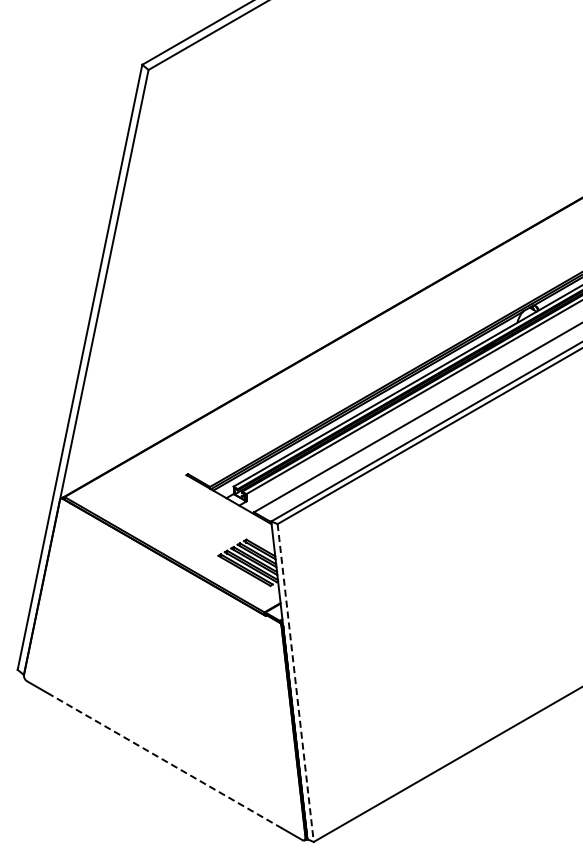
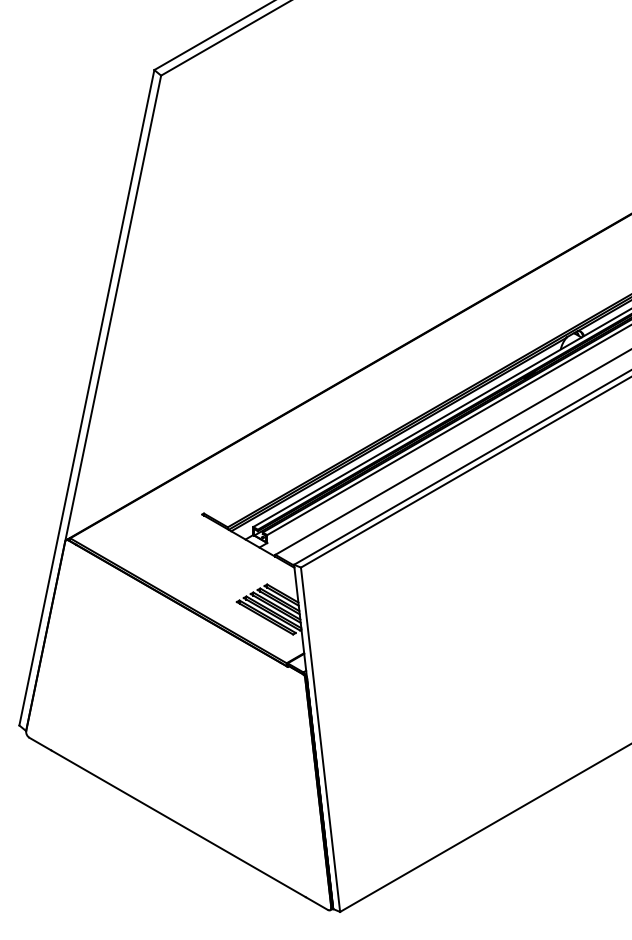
line: (295, 683) -> (320, 740), dashed -> solid
line: (164, 760) -> (178, 823), dashed -> solid

